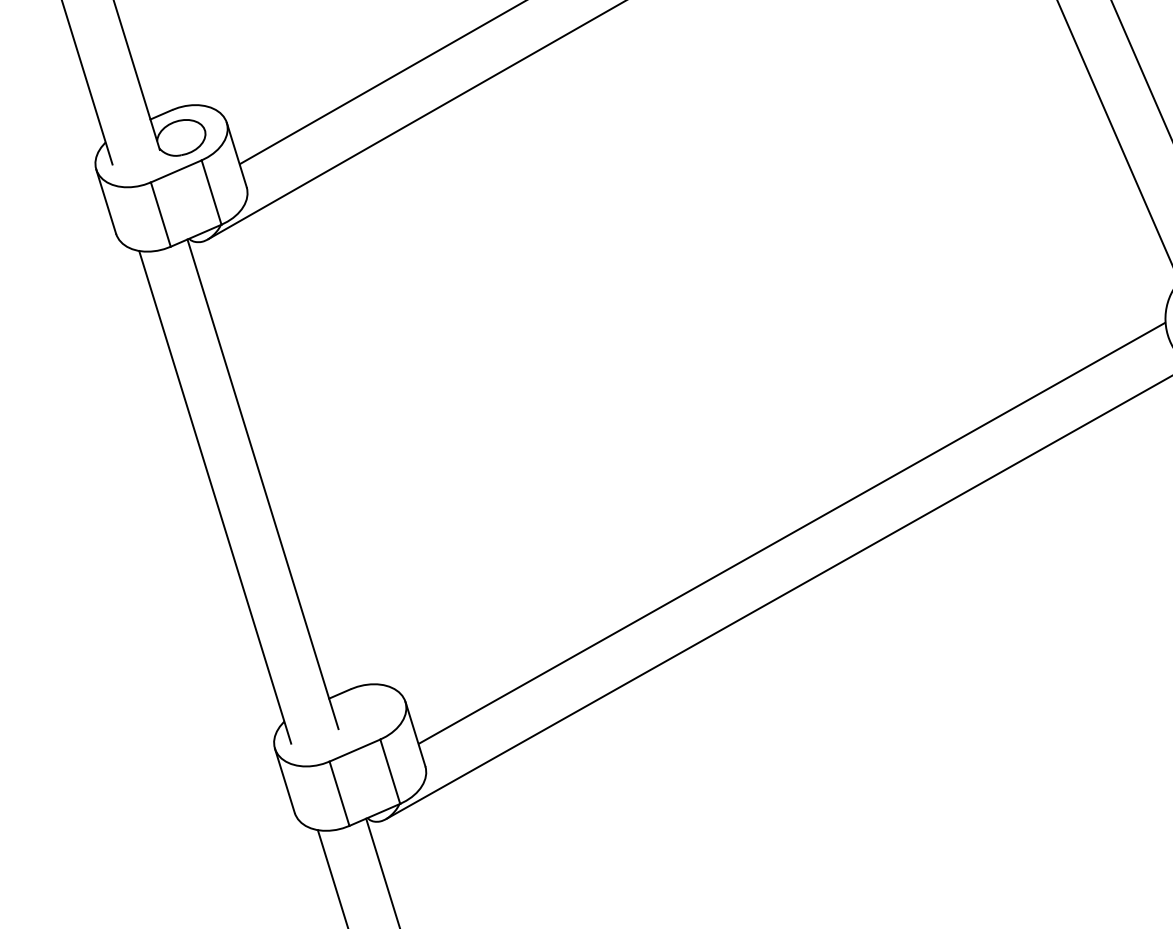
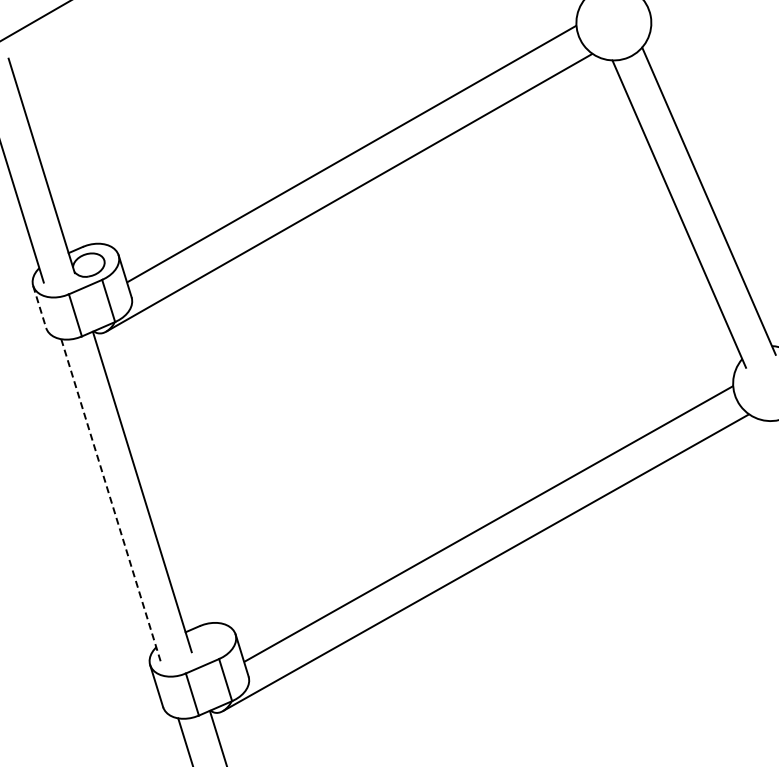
line: (105, 202) -> (39, 307), solid -> dashed
line: (215, 497) -> (111, 500), solid -> dashed

